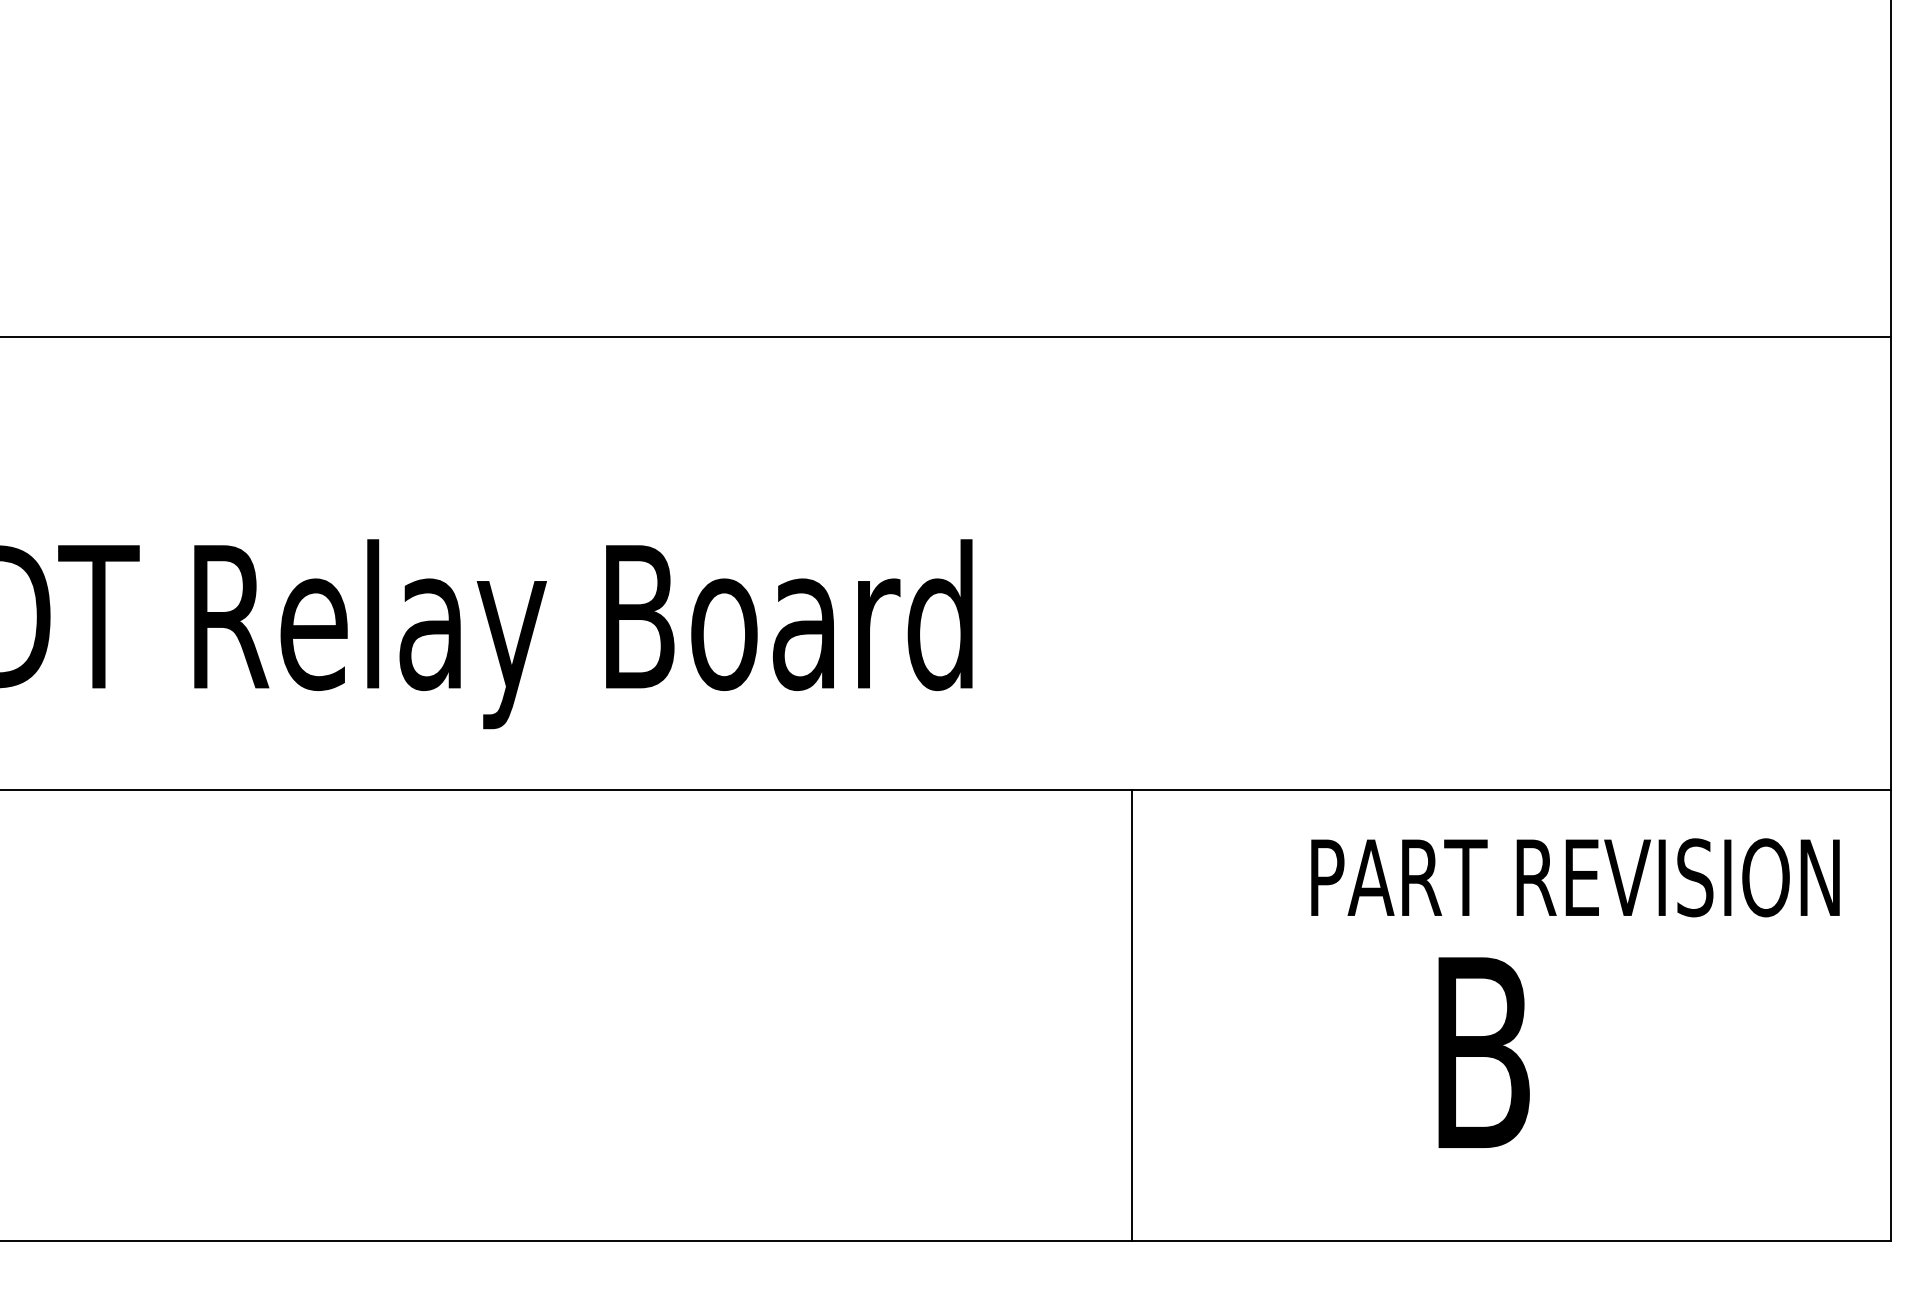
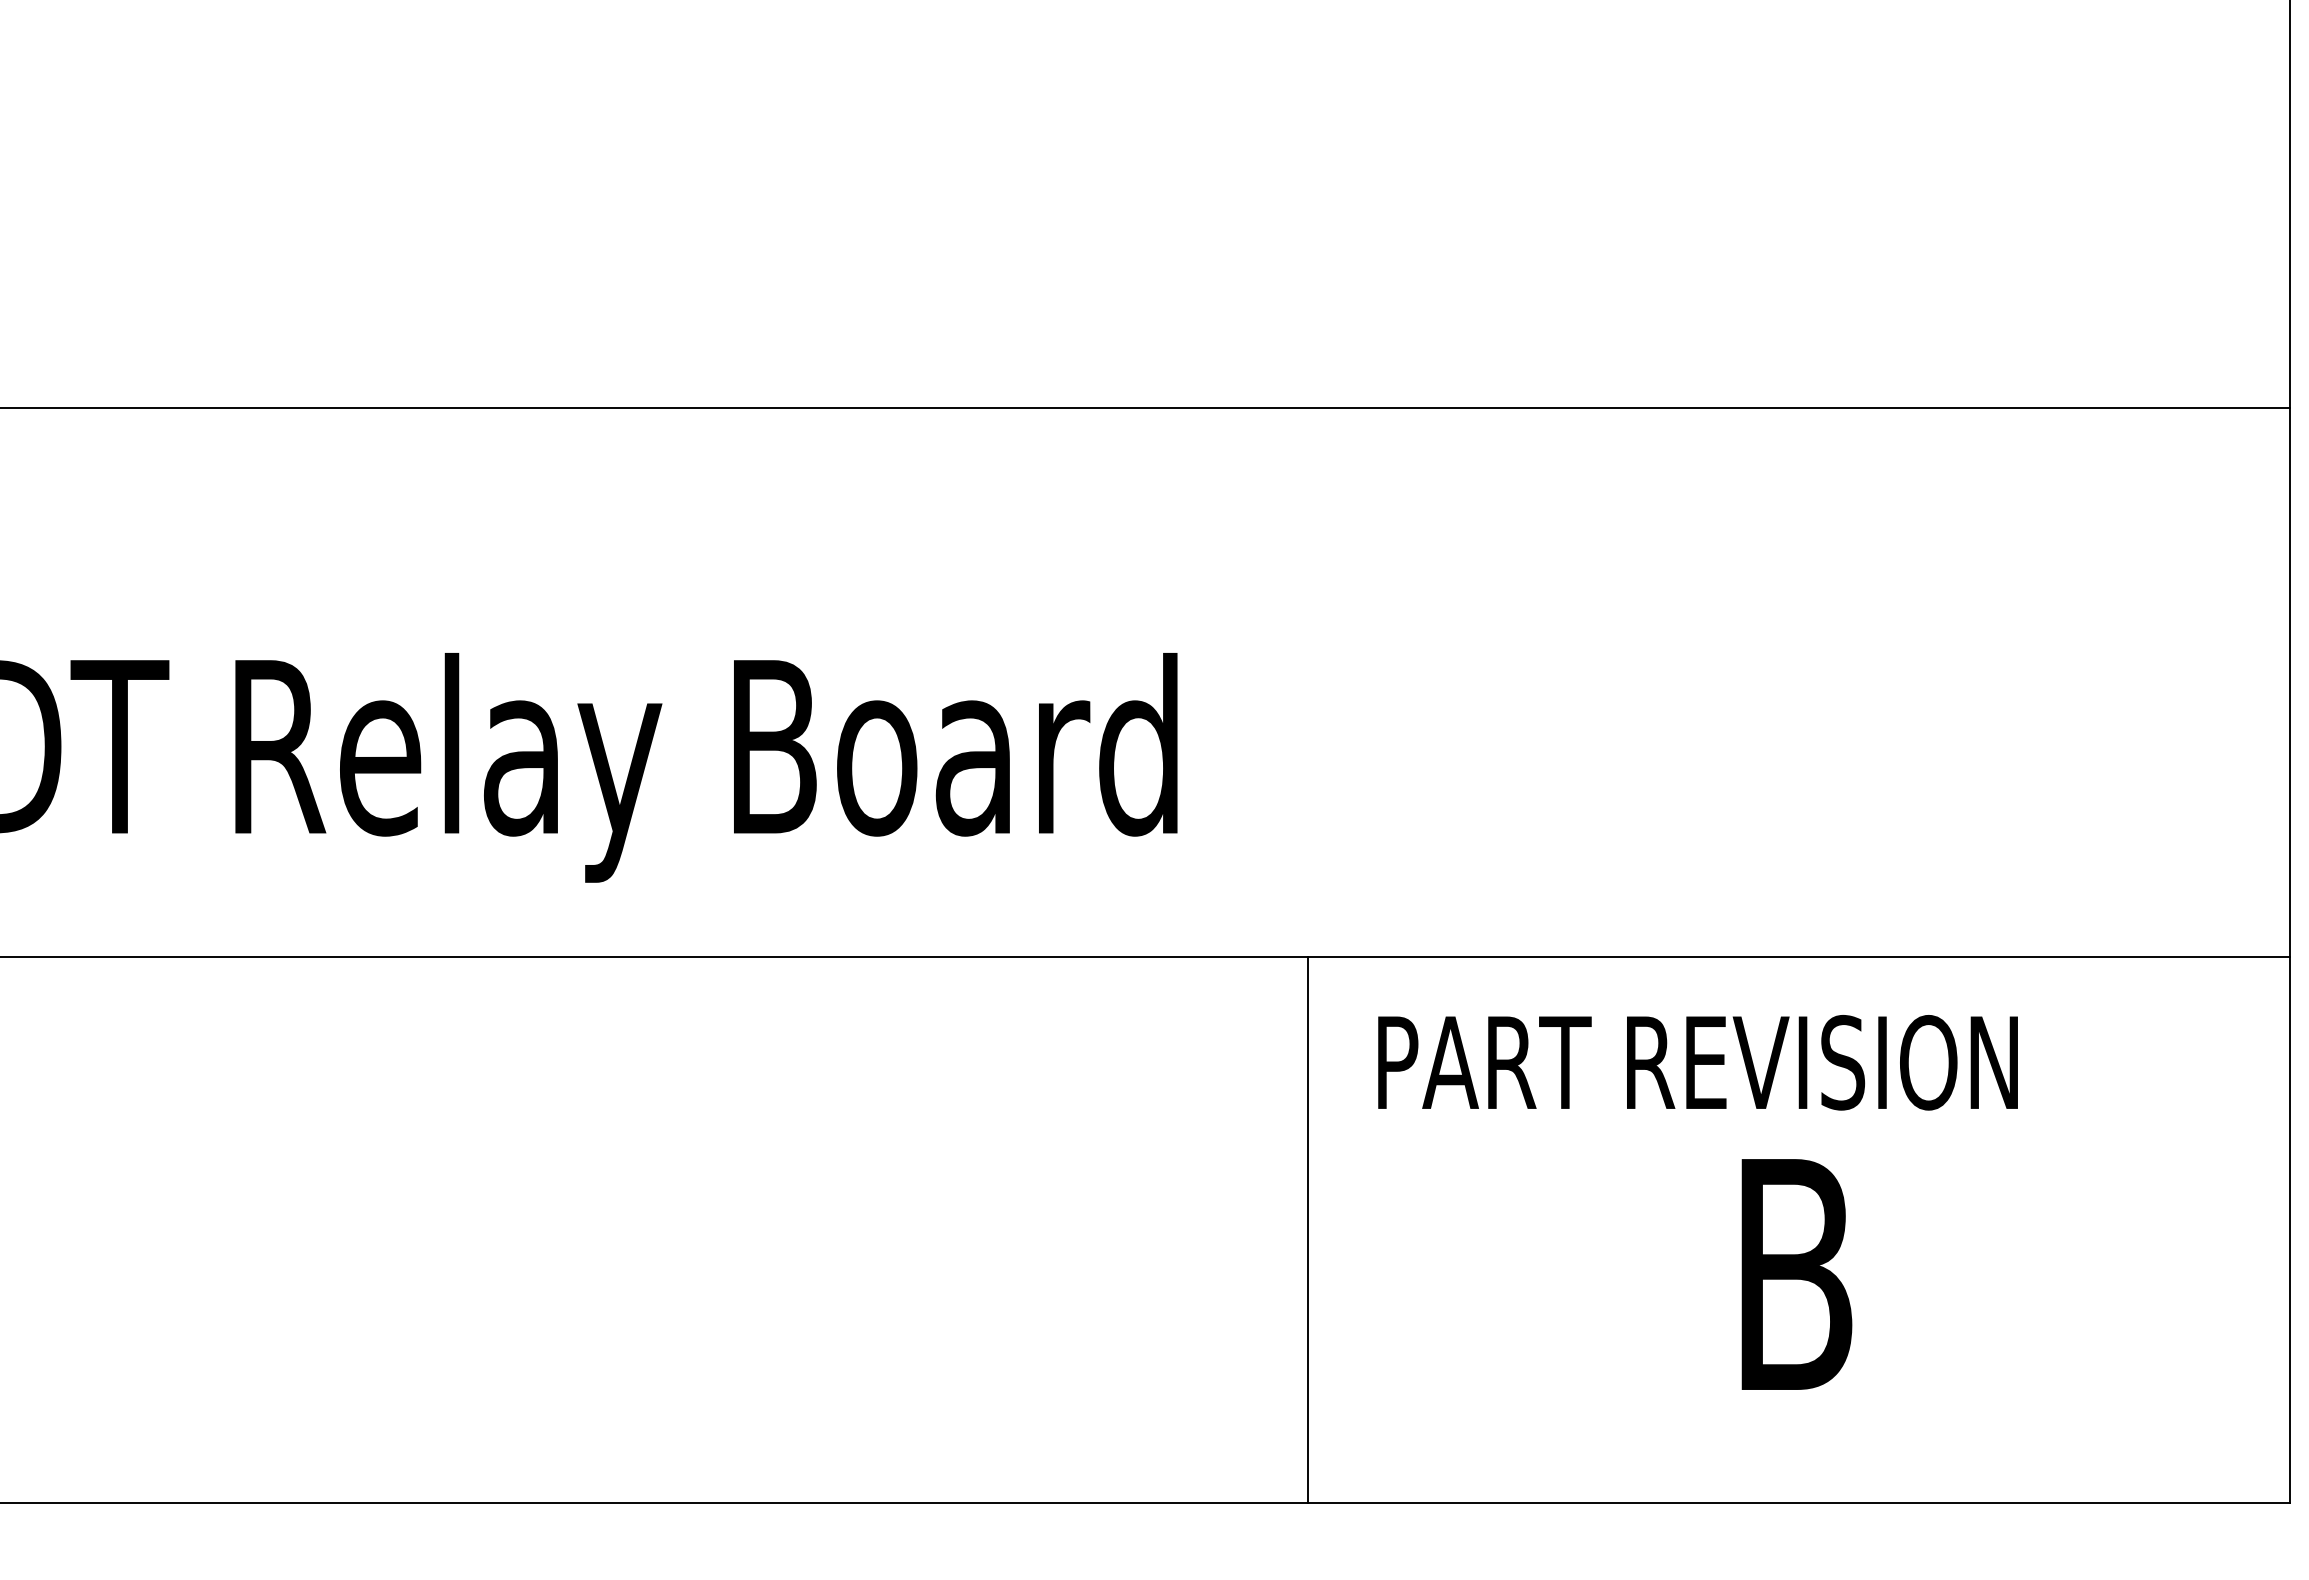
text: (1575, 877) -> (1698, 1062), moved
line: (1132, 1015) -> (1308, 1229), moved

